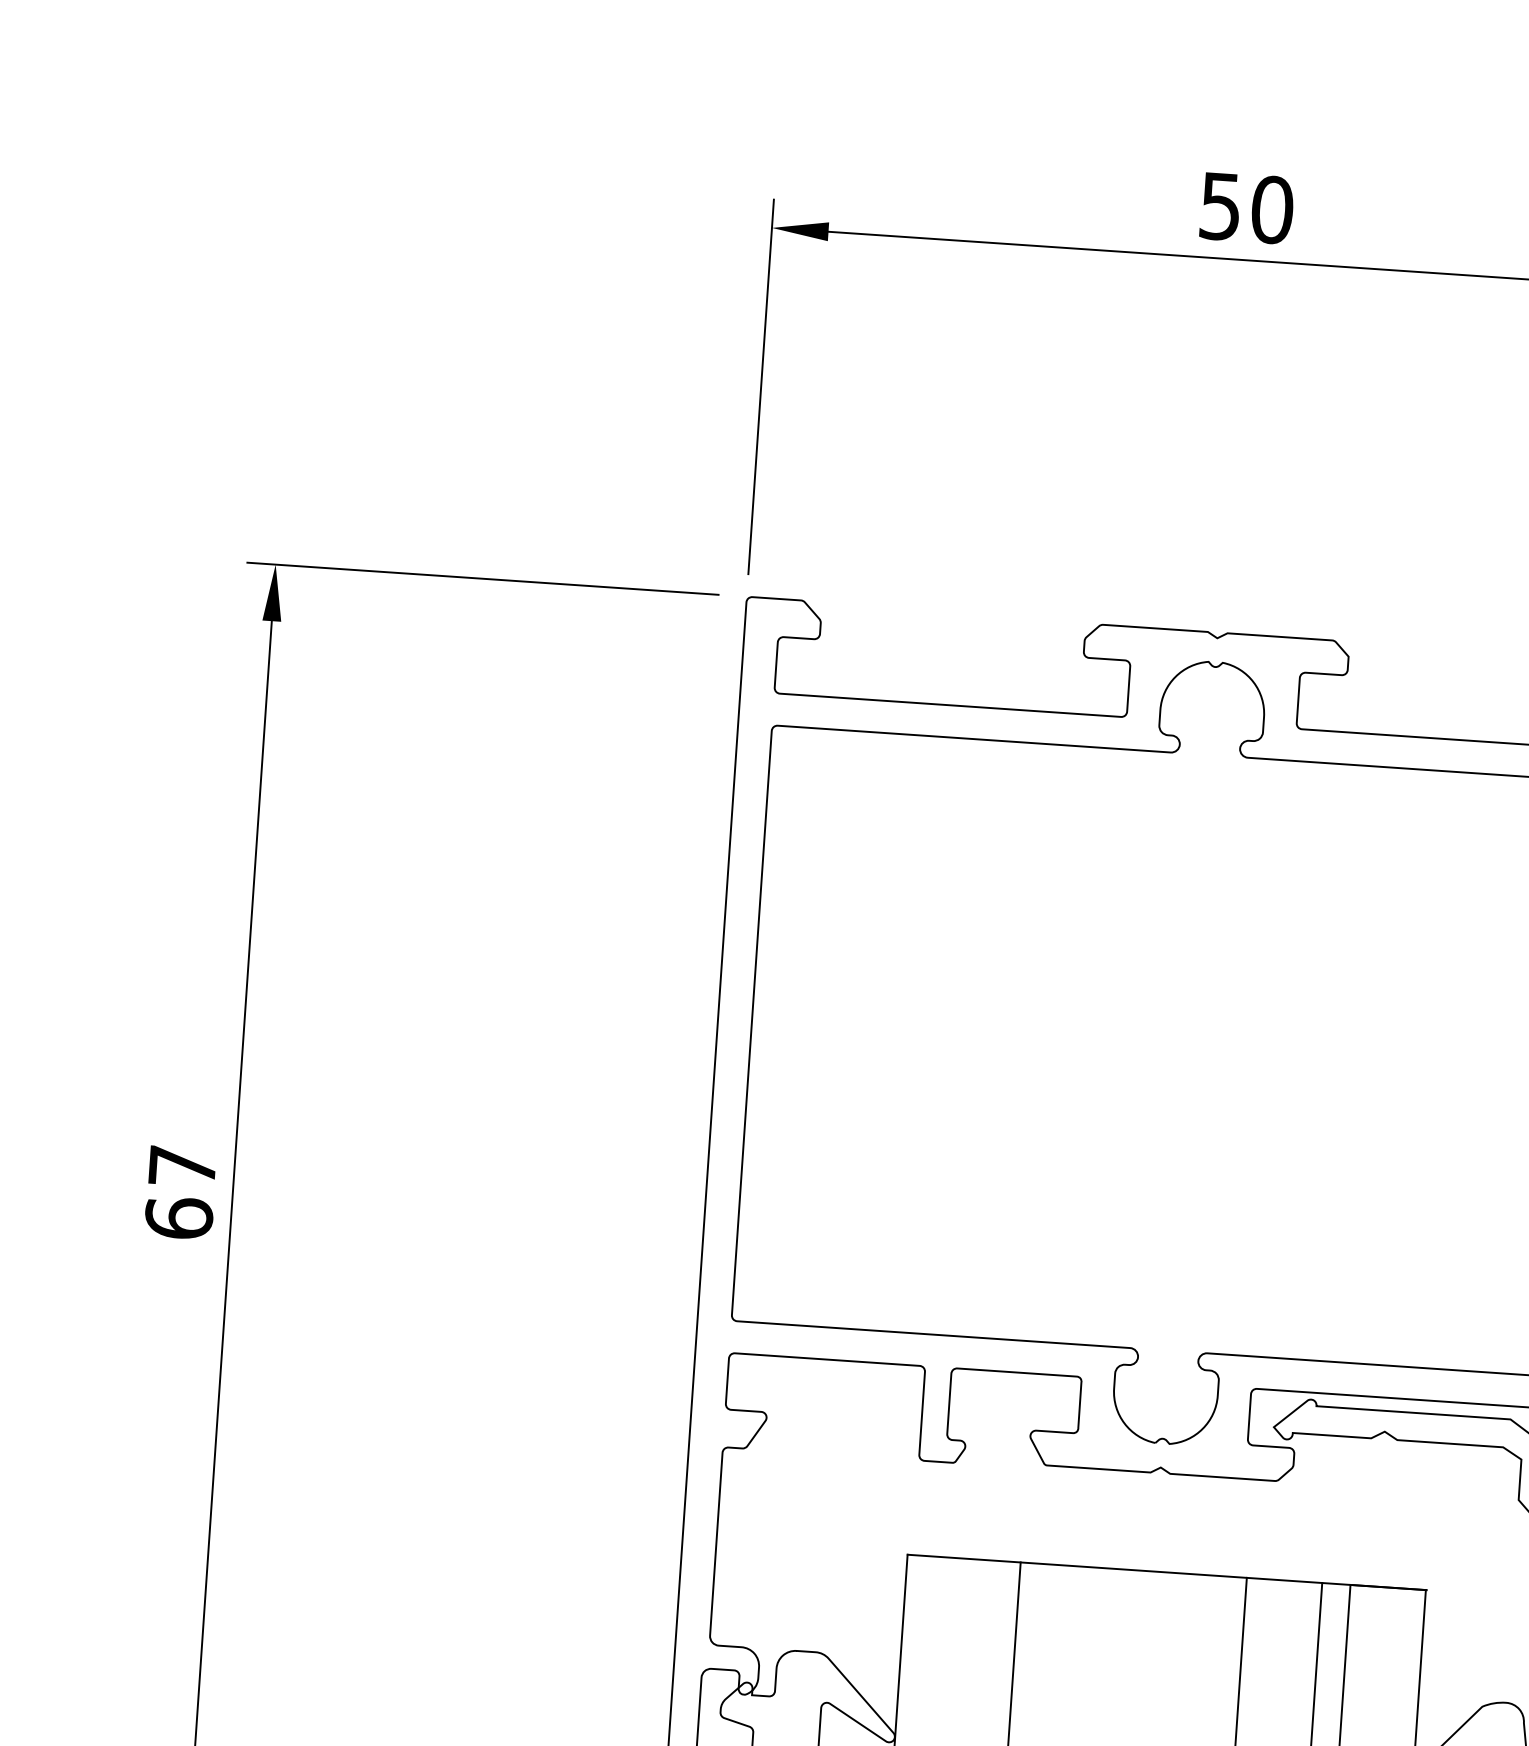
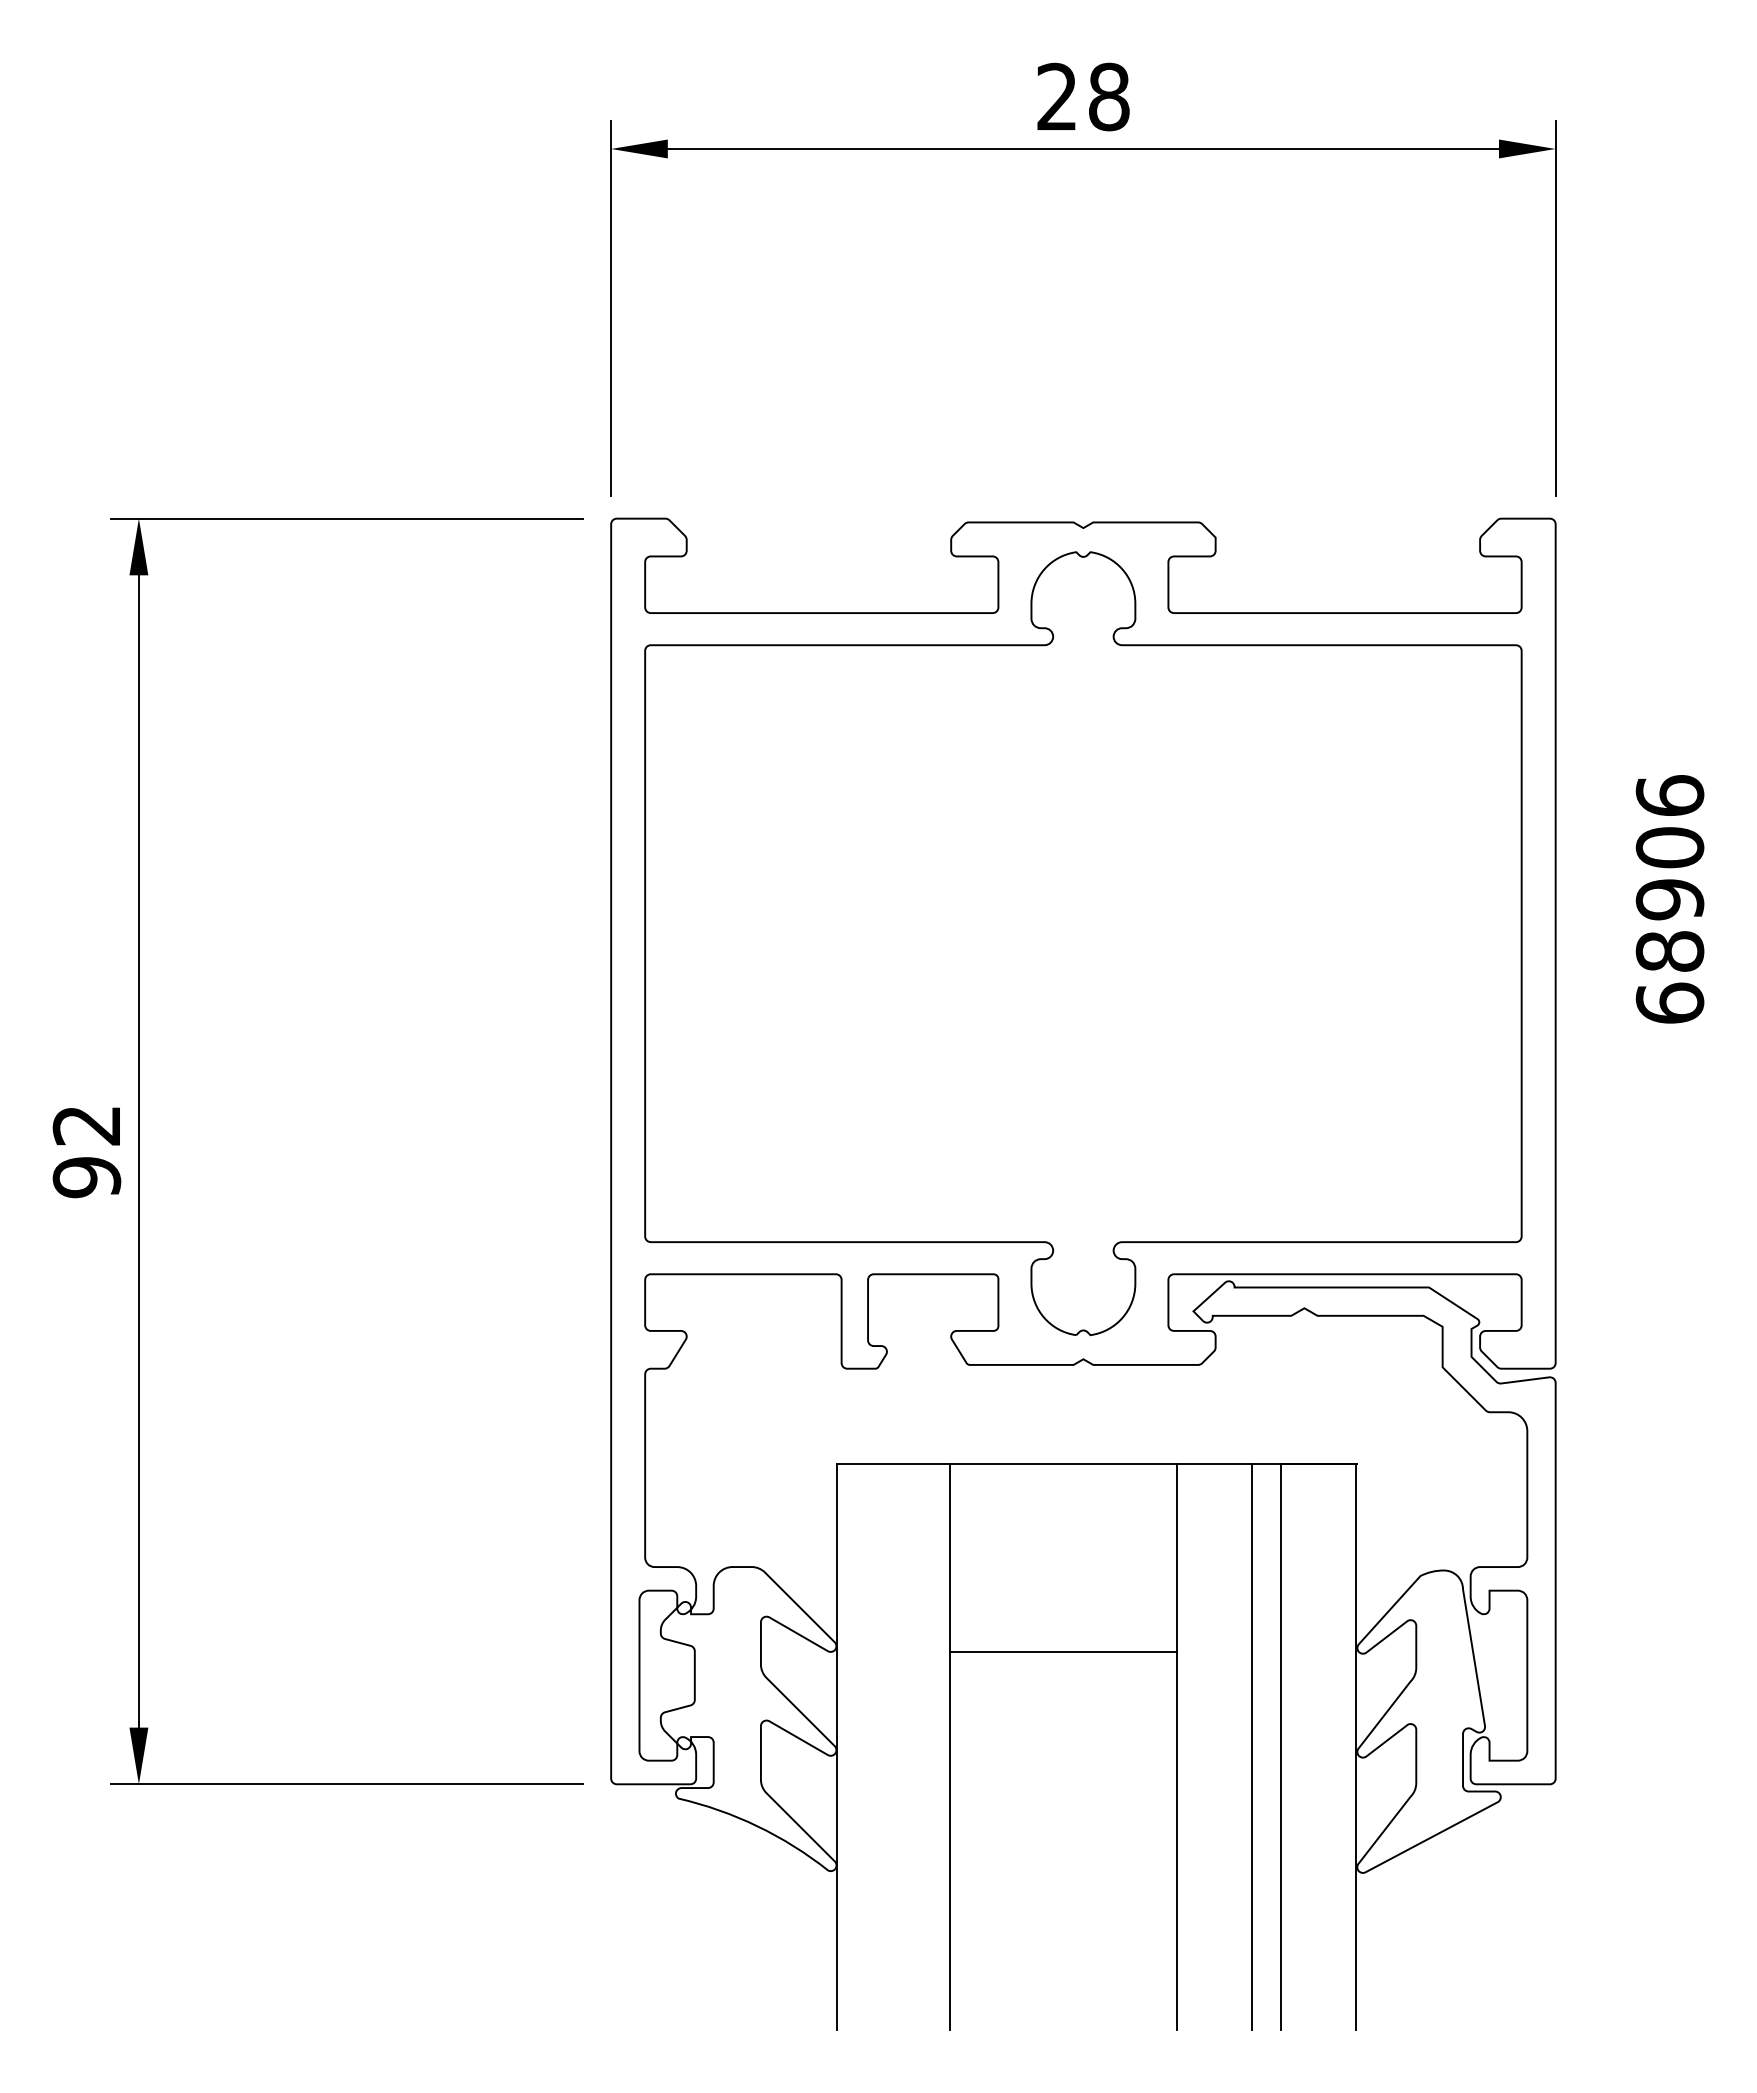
text: (1246, 207) -> (1083, 96), 50 -> 28
text: (180, 1193) -> (86, 1152), 67 -> 92

